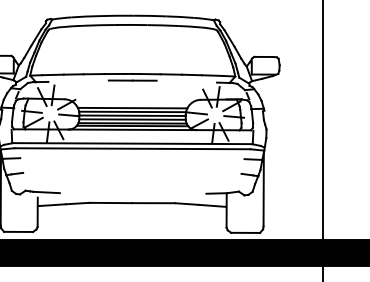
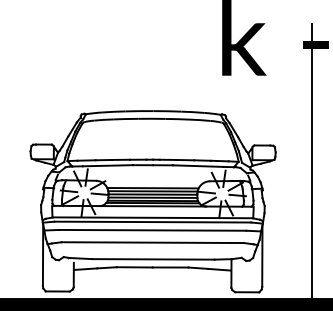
line: (78, 80) -> (107, 165), added
line: (187, 80) -> (198, 165), added
line: (132, 157) -> (152, 229), added
line: (132, 173) -> (152, 242), added
line: (133, 193) -> (153, 259), added

